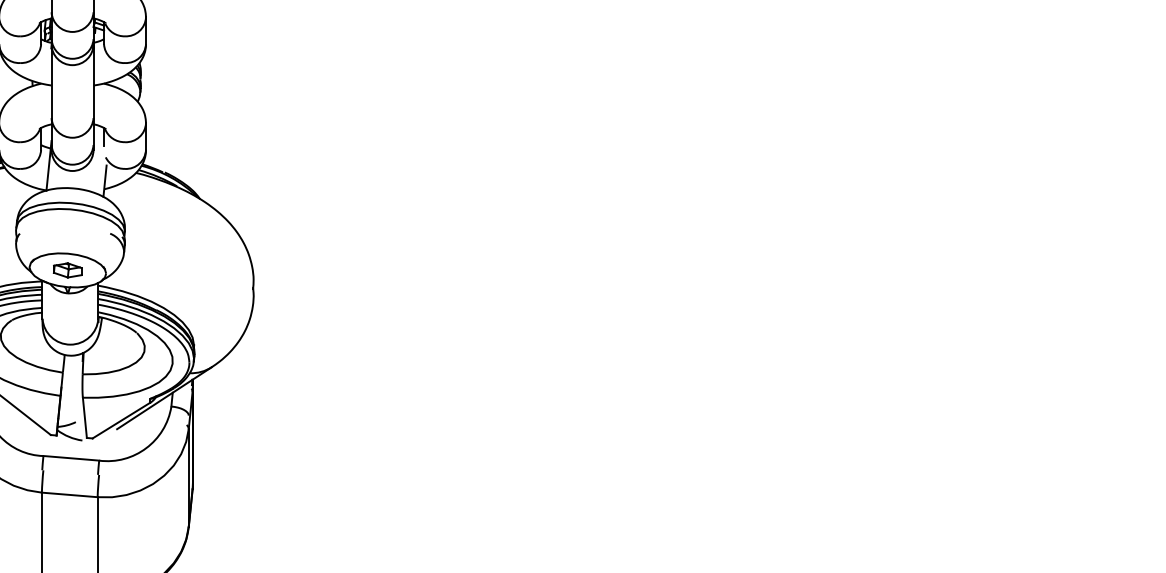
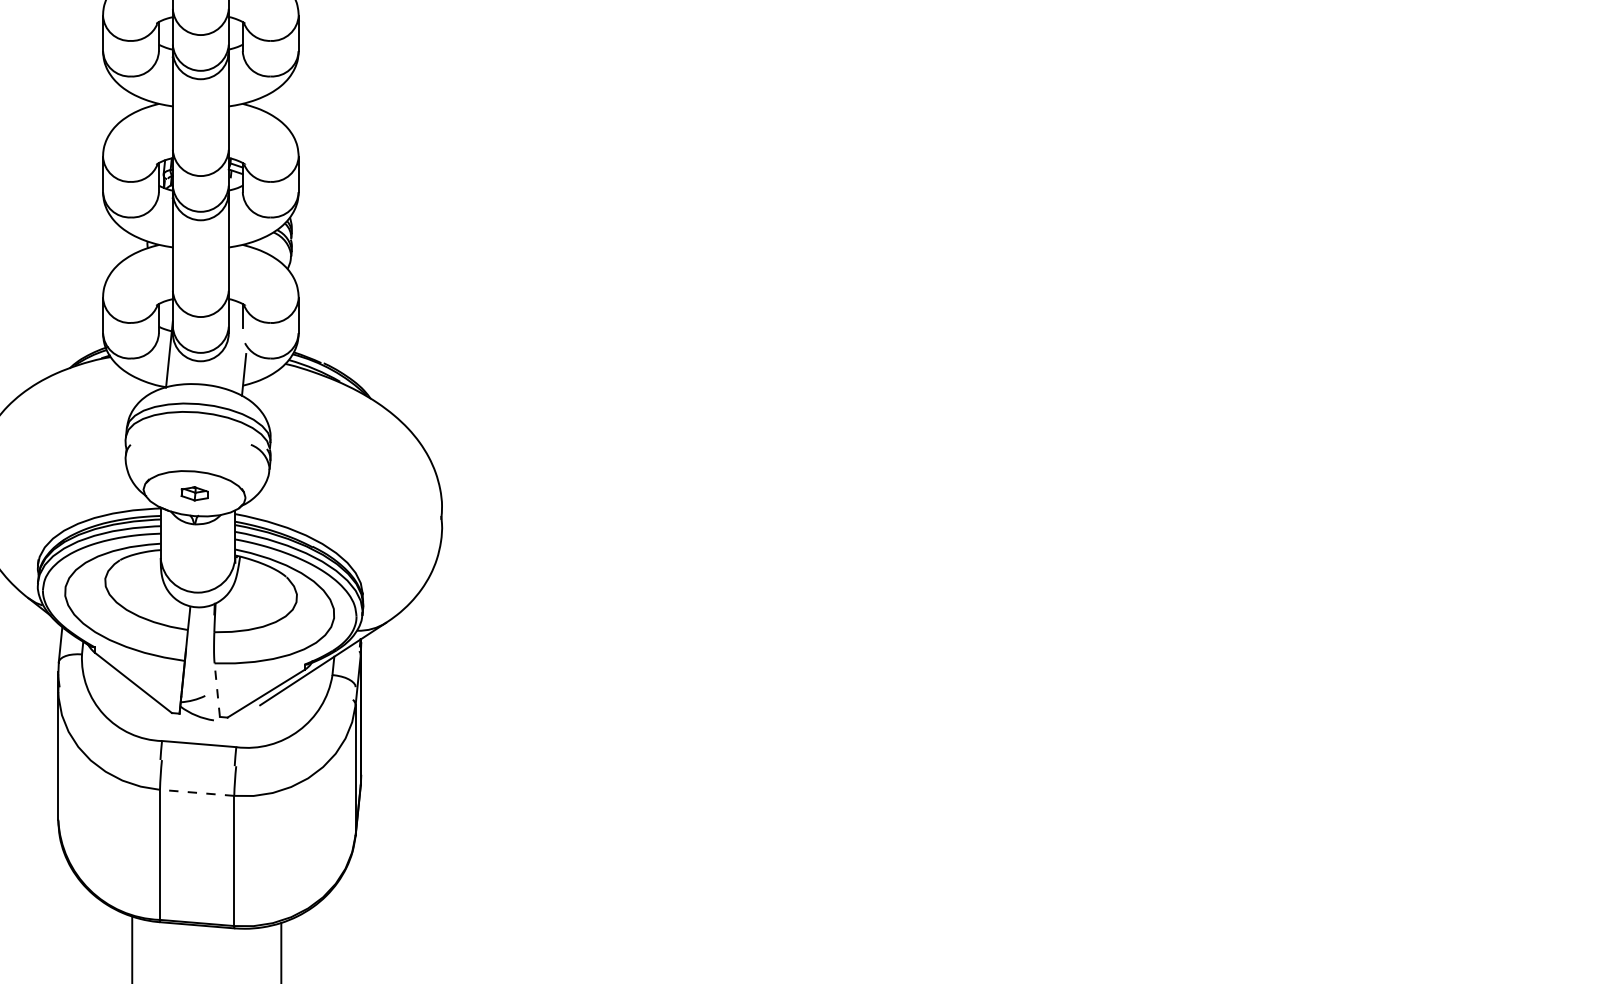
part: (67, 270) -> (194, 493), size x0.7
line: (85, 418) -> (217, 690), solid -> dashed
line: (69, 494) -> (196, 792), solid -> dashed

